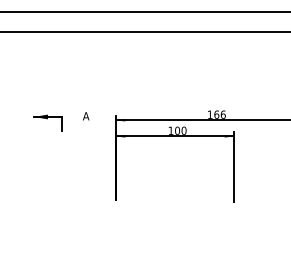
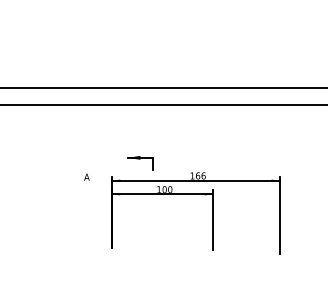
part: (48, 123) -> (140, 163), moved

